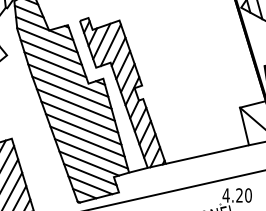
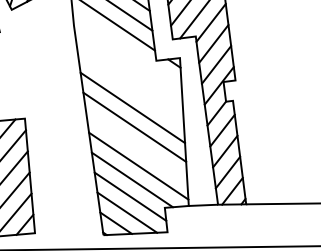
line: (68, 80) -> (127, 49), removed
line: (71, 92) -> (128, 68), removed
line: (75, 104) -> (130, 87), removed
line: (87, 141) -> (136, 146), removed

